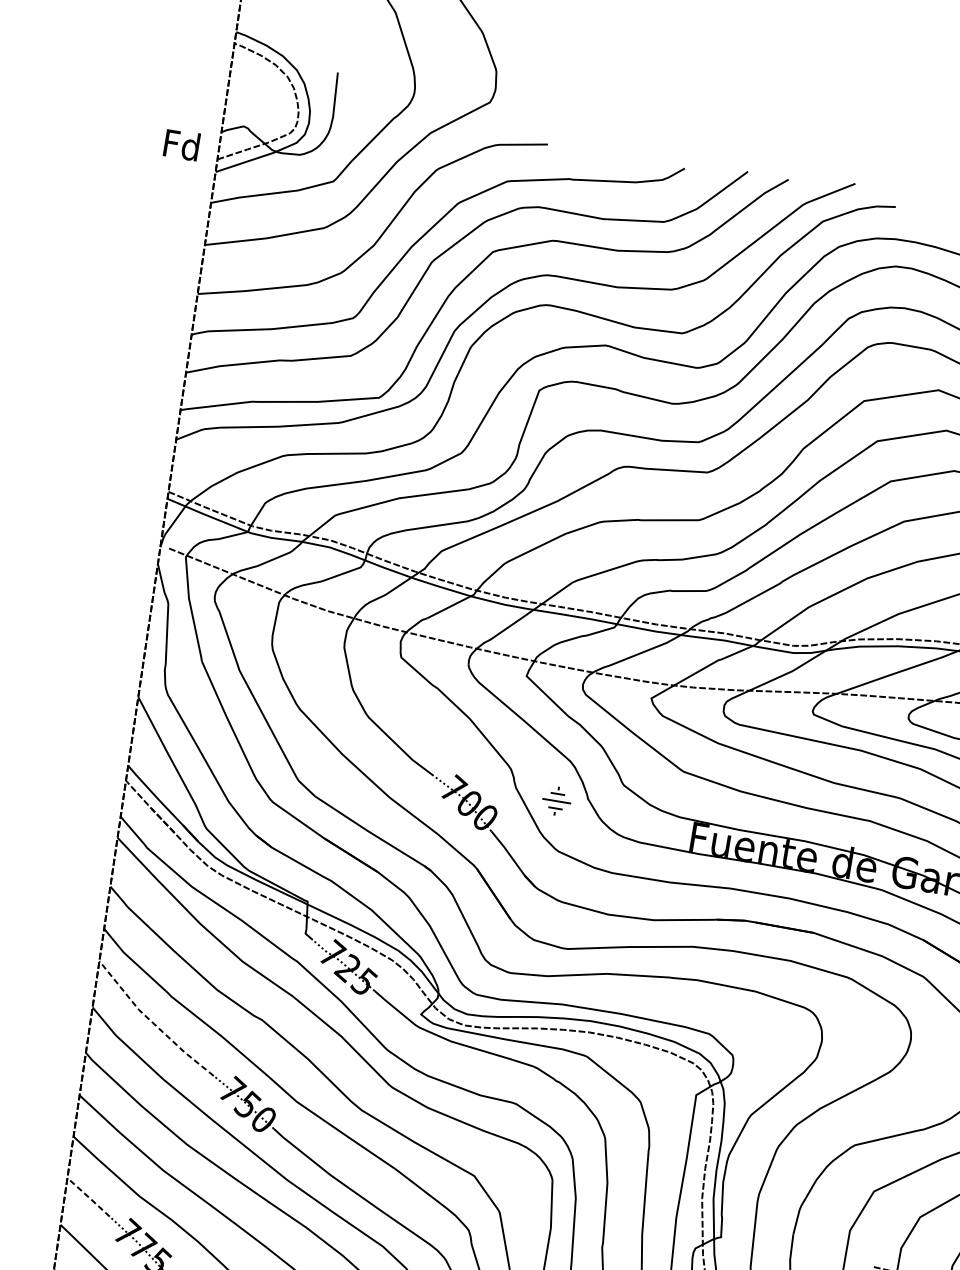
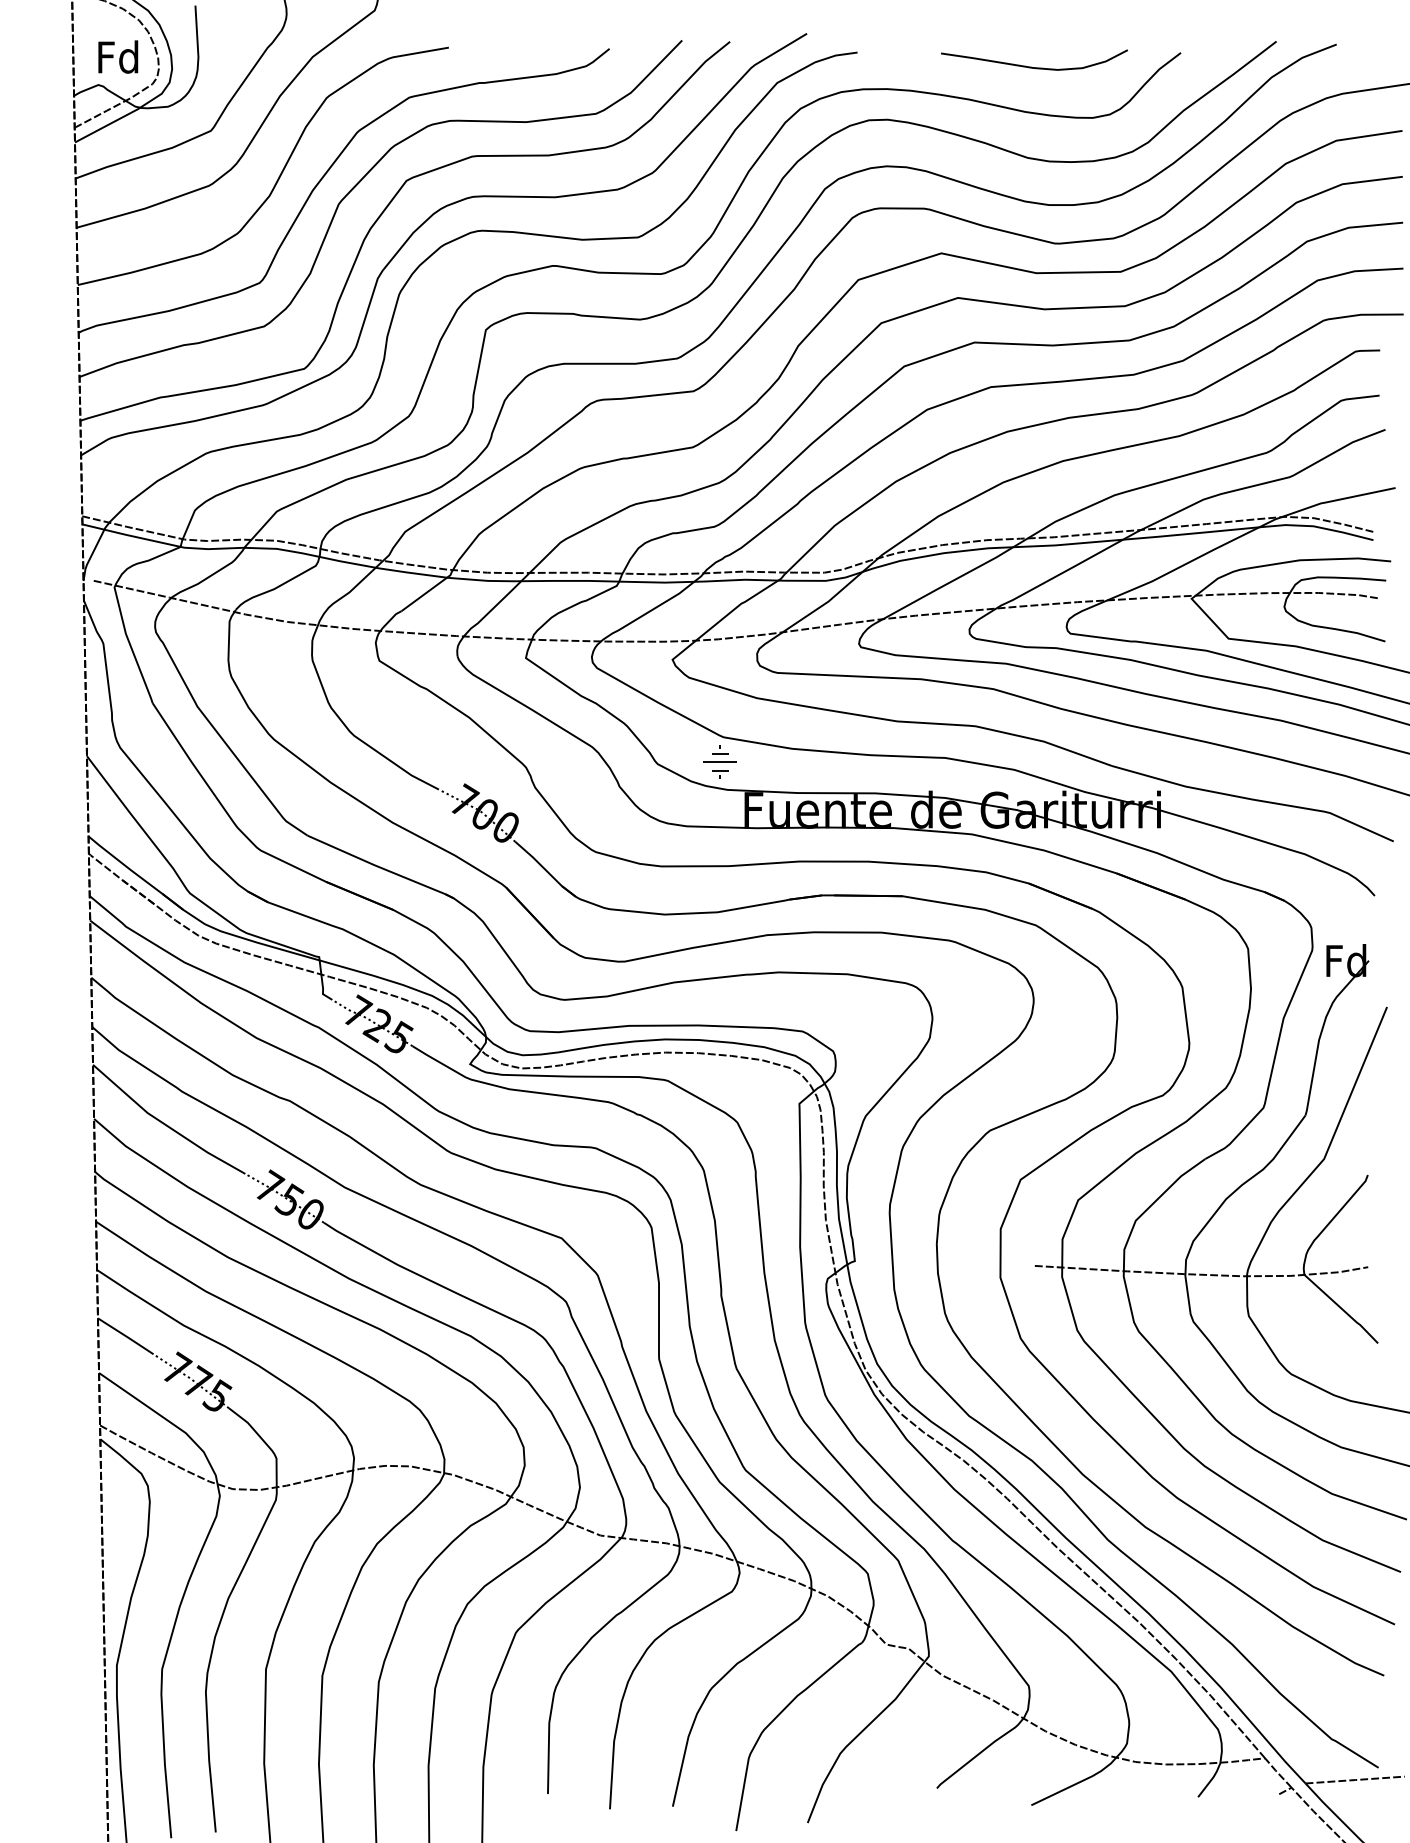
text: (182, 144) -> (118, 56), moved
part: (556, 800) -> (719, 761), moved
line: (152, 1022) -> (165, 1124), dashed -> solid
line: (89, 1197) -> (126, 1336), dashed -> solid

